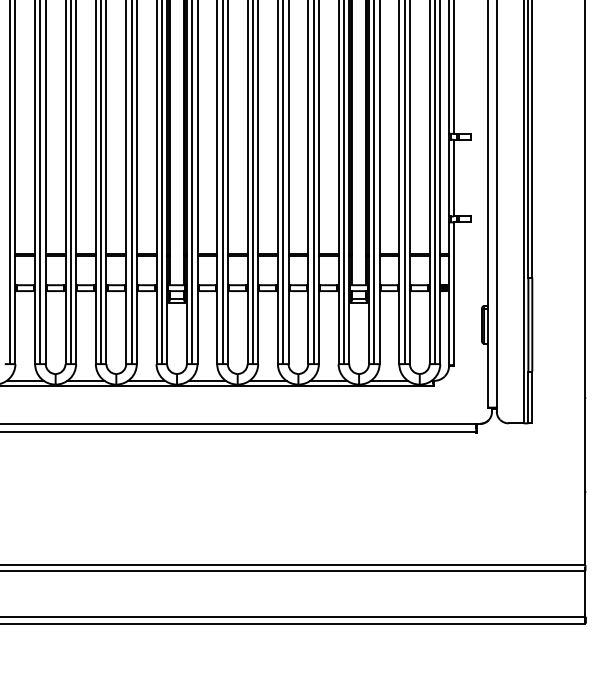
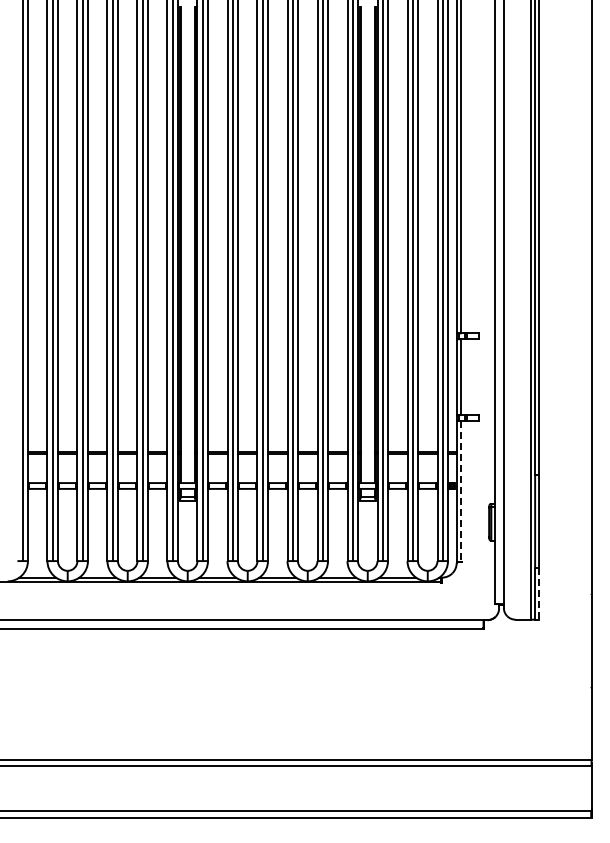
line: (453, 293) -> (461, 491), solid -> dashed
line: (532, 397) -> (539, 594), solid -> dashed

